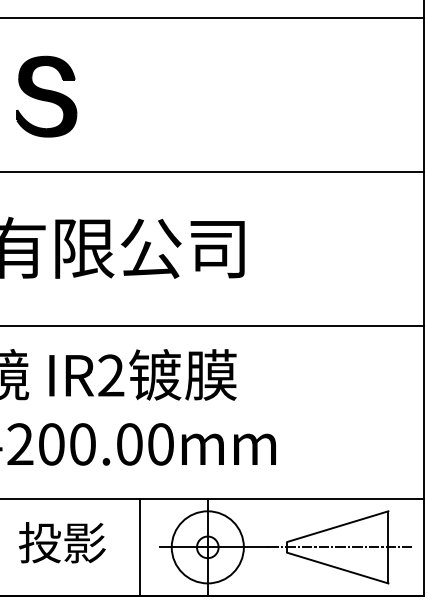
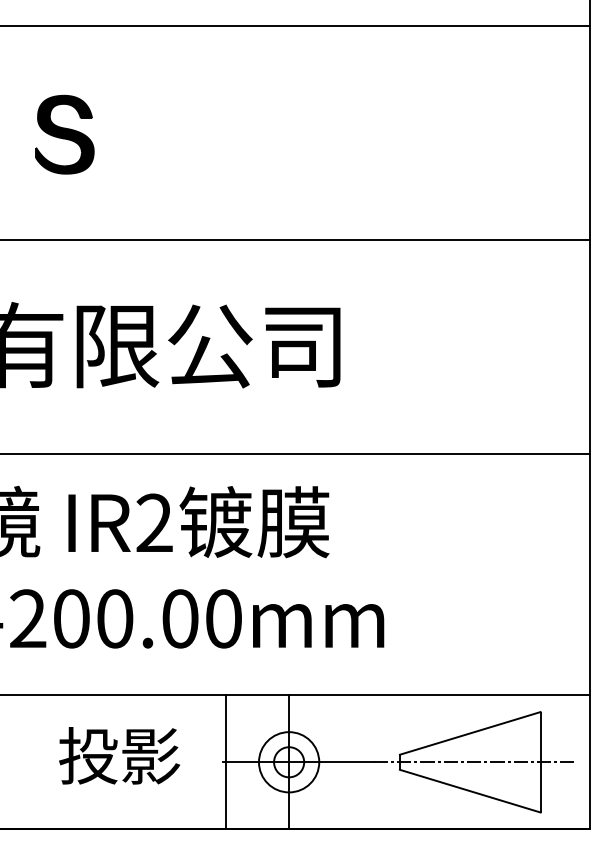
part: (46, 96) -> (64, 134), size x0.7
text: (62, 542) -> (119, 755), moved
line: (140, 547) -> (226, 762), moved
circle: (207, 547) -> (288, 762), size x0.6

